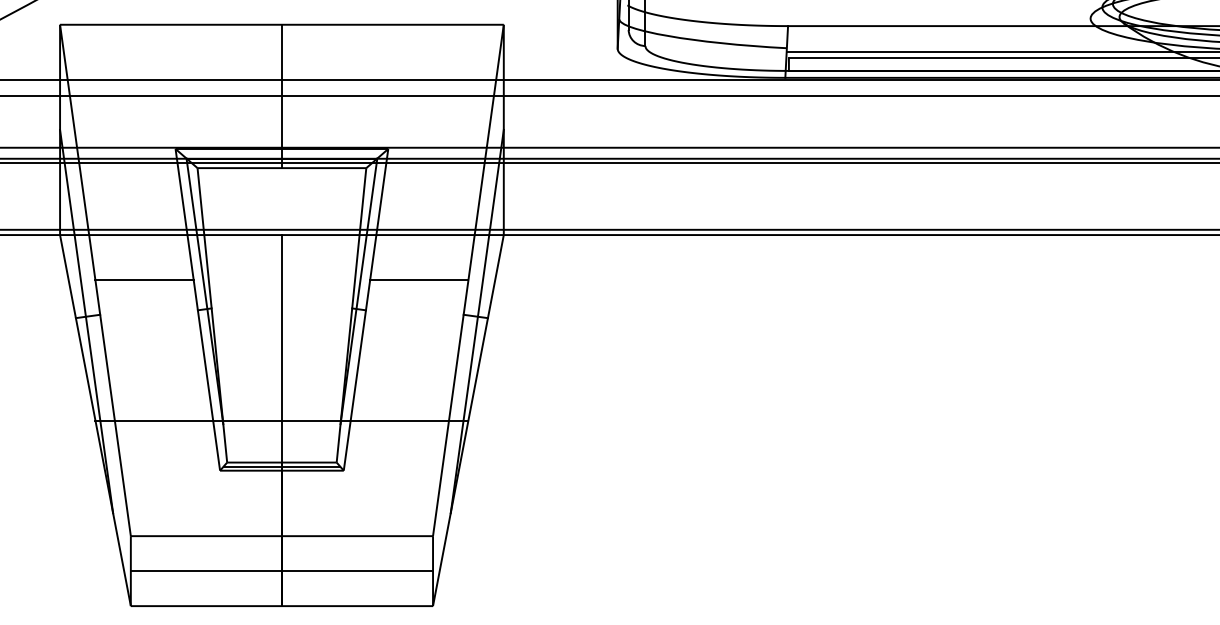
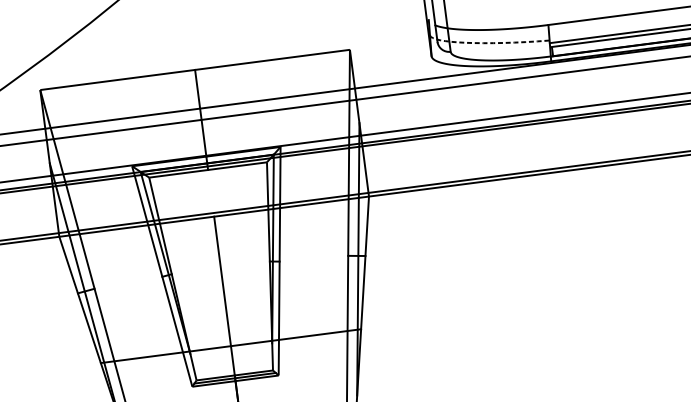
arc: (695, 40) -> (485, 43), solid -> dashed
line: (144, 280) -> (122, 260), removed
line: (419, 280) -> (314, 235), removed

